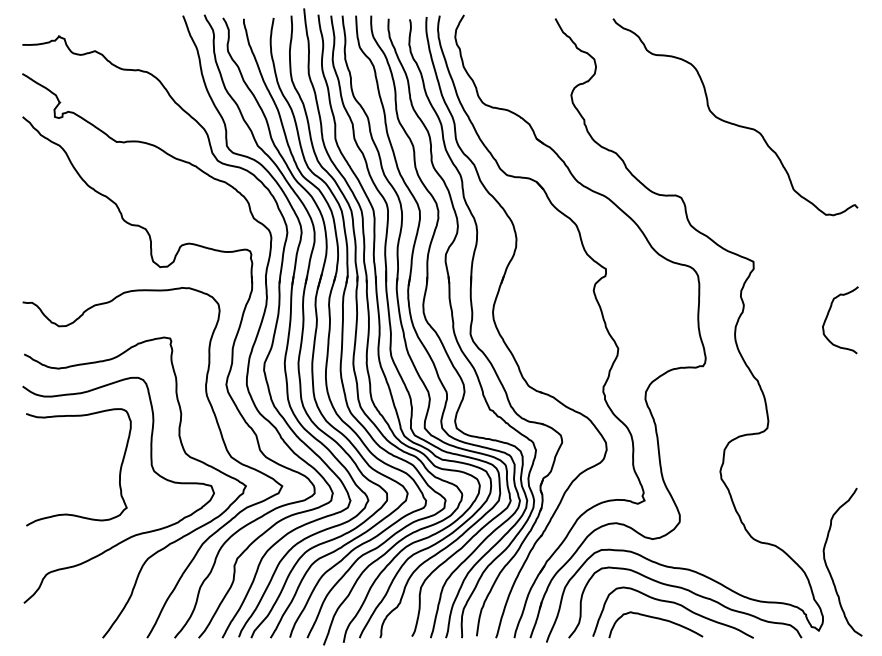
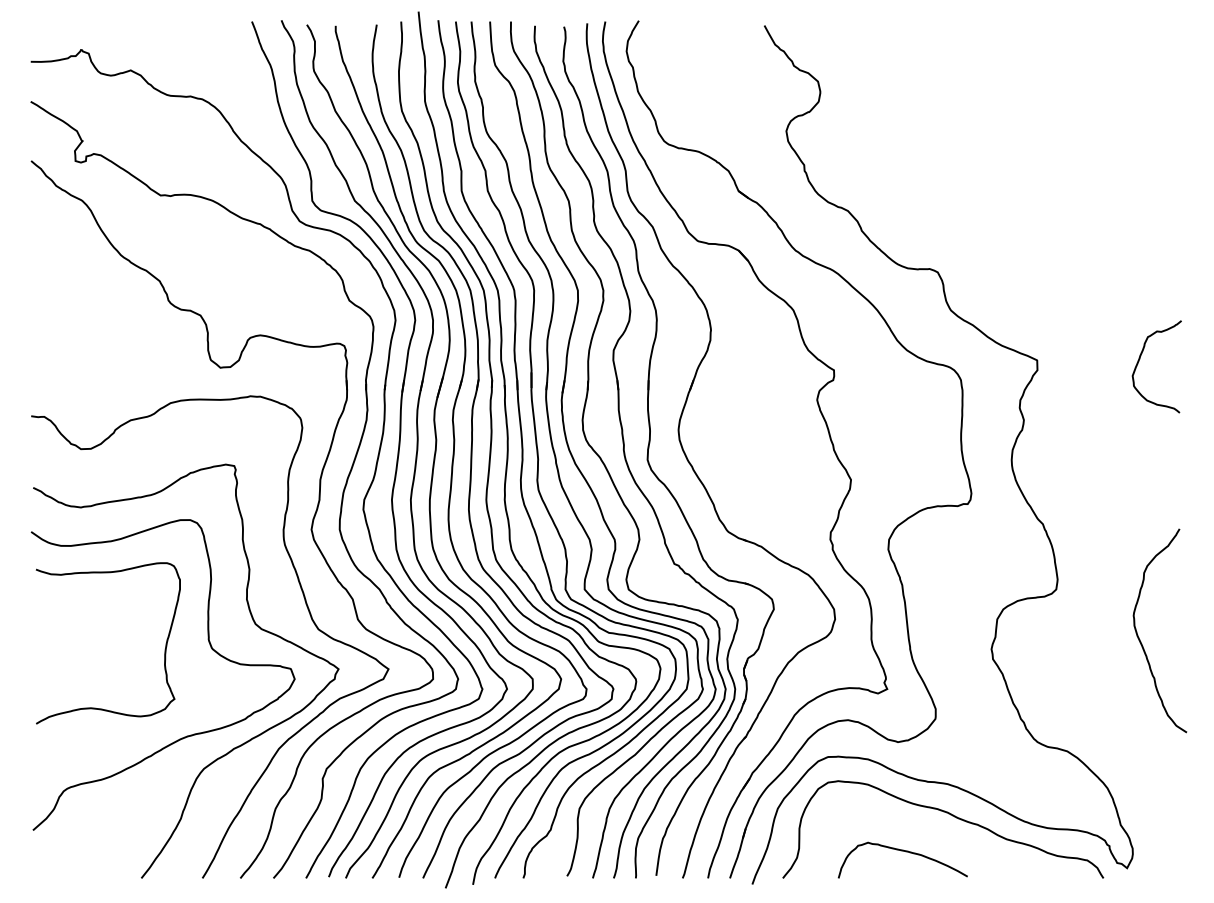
curve: (733, 123) -> (1009, 169), removed
curve: (828, 314) -> (1140, 359), moved
curve: (828, 568) -> (1140, 639), moved
curve: (675, 604) -> (929, 831), removed

